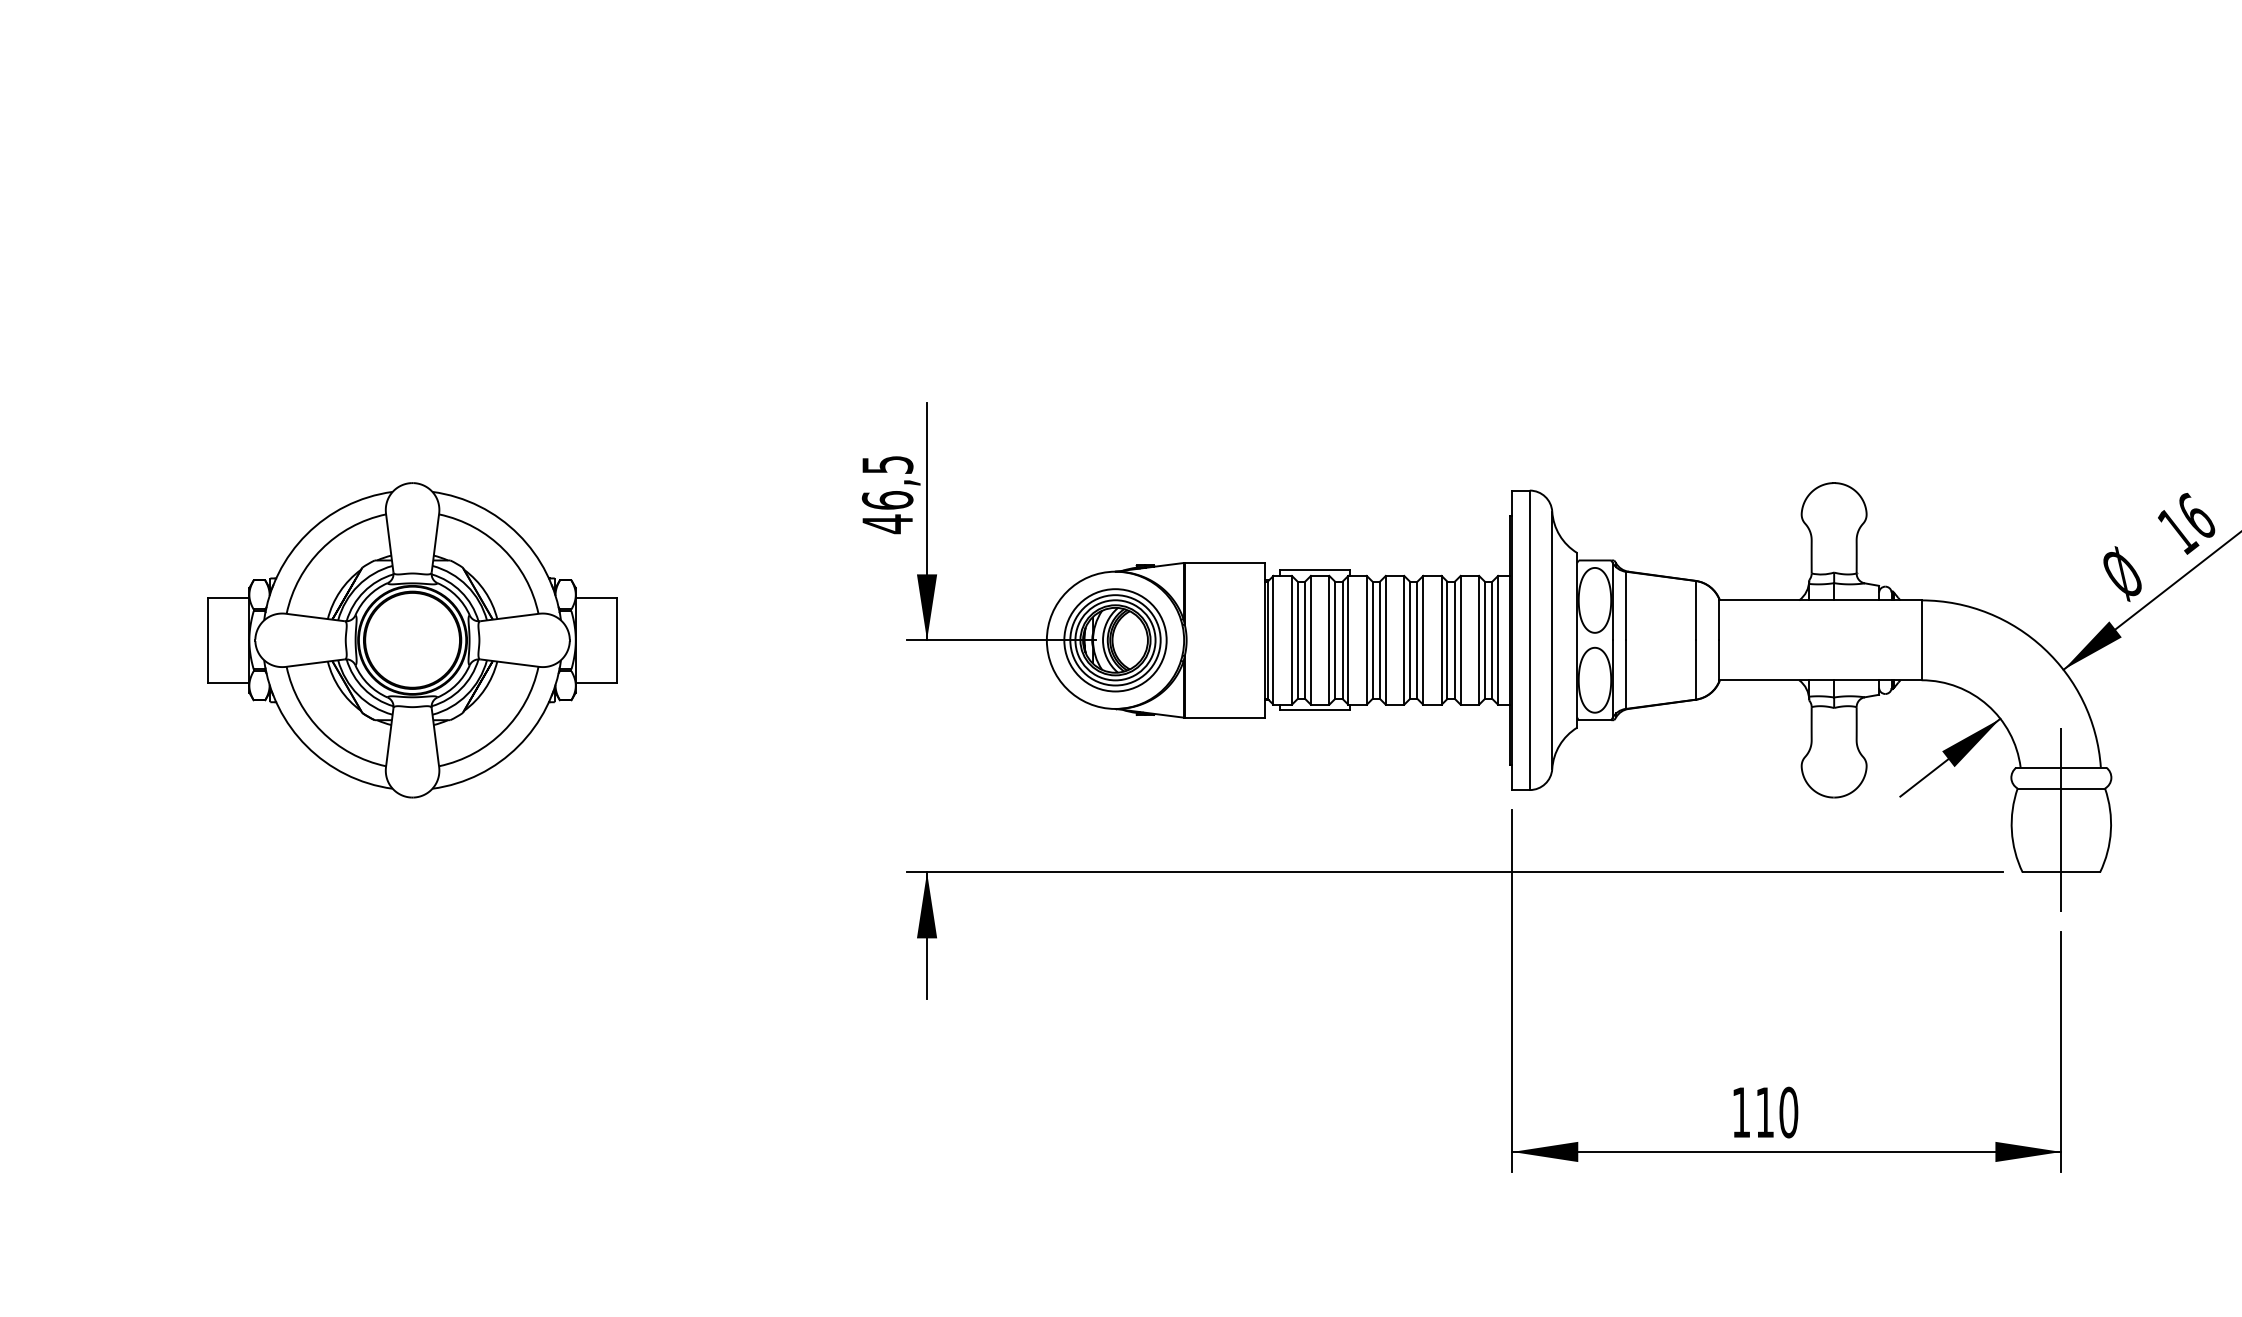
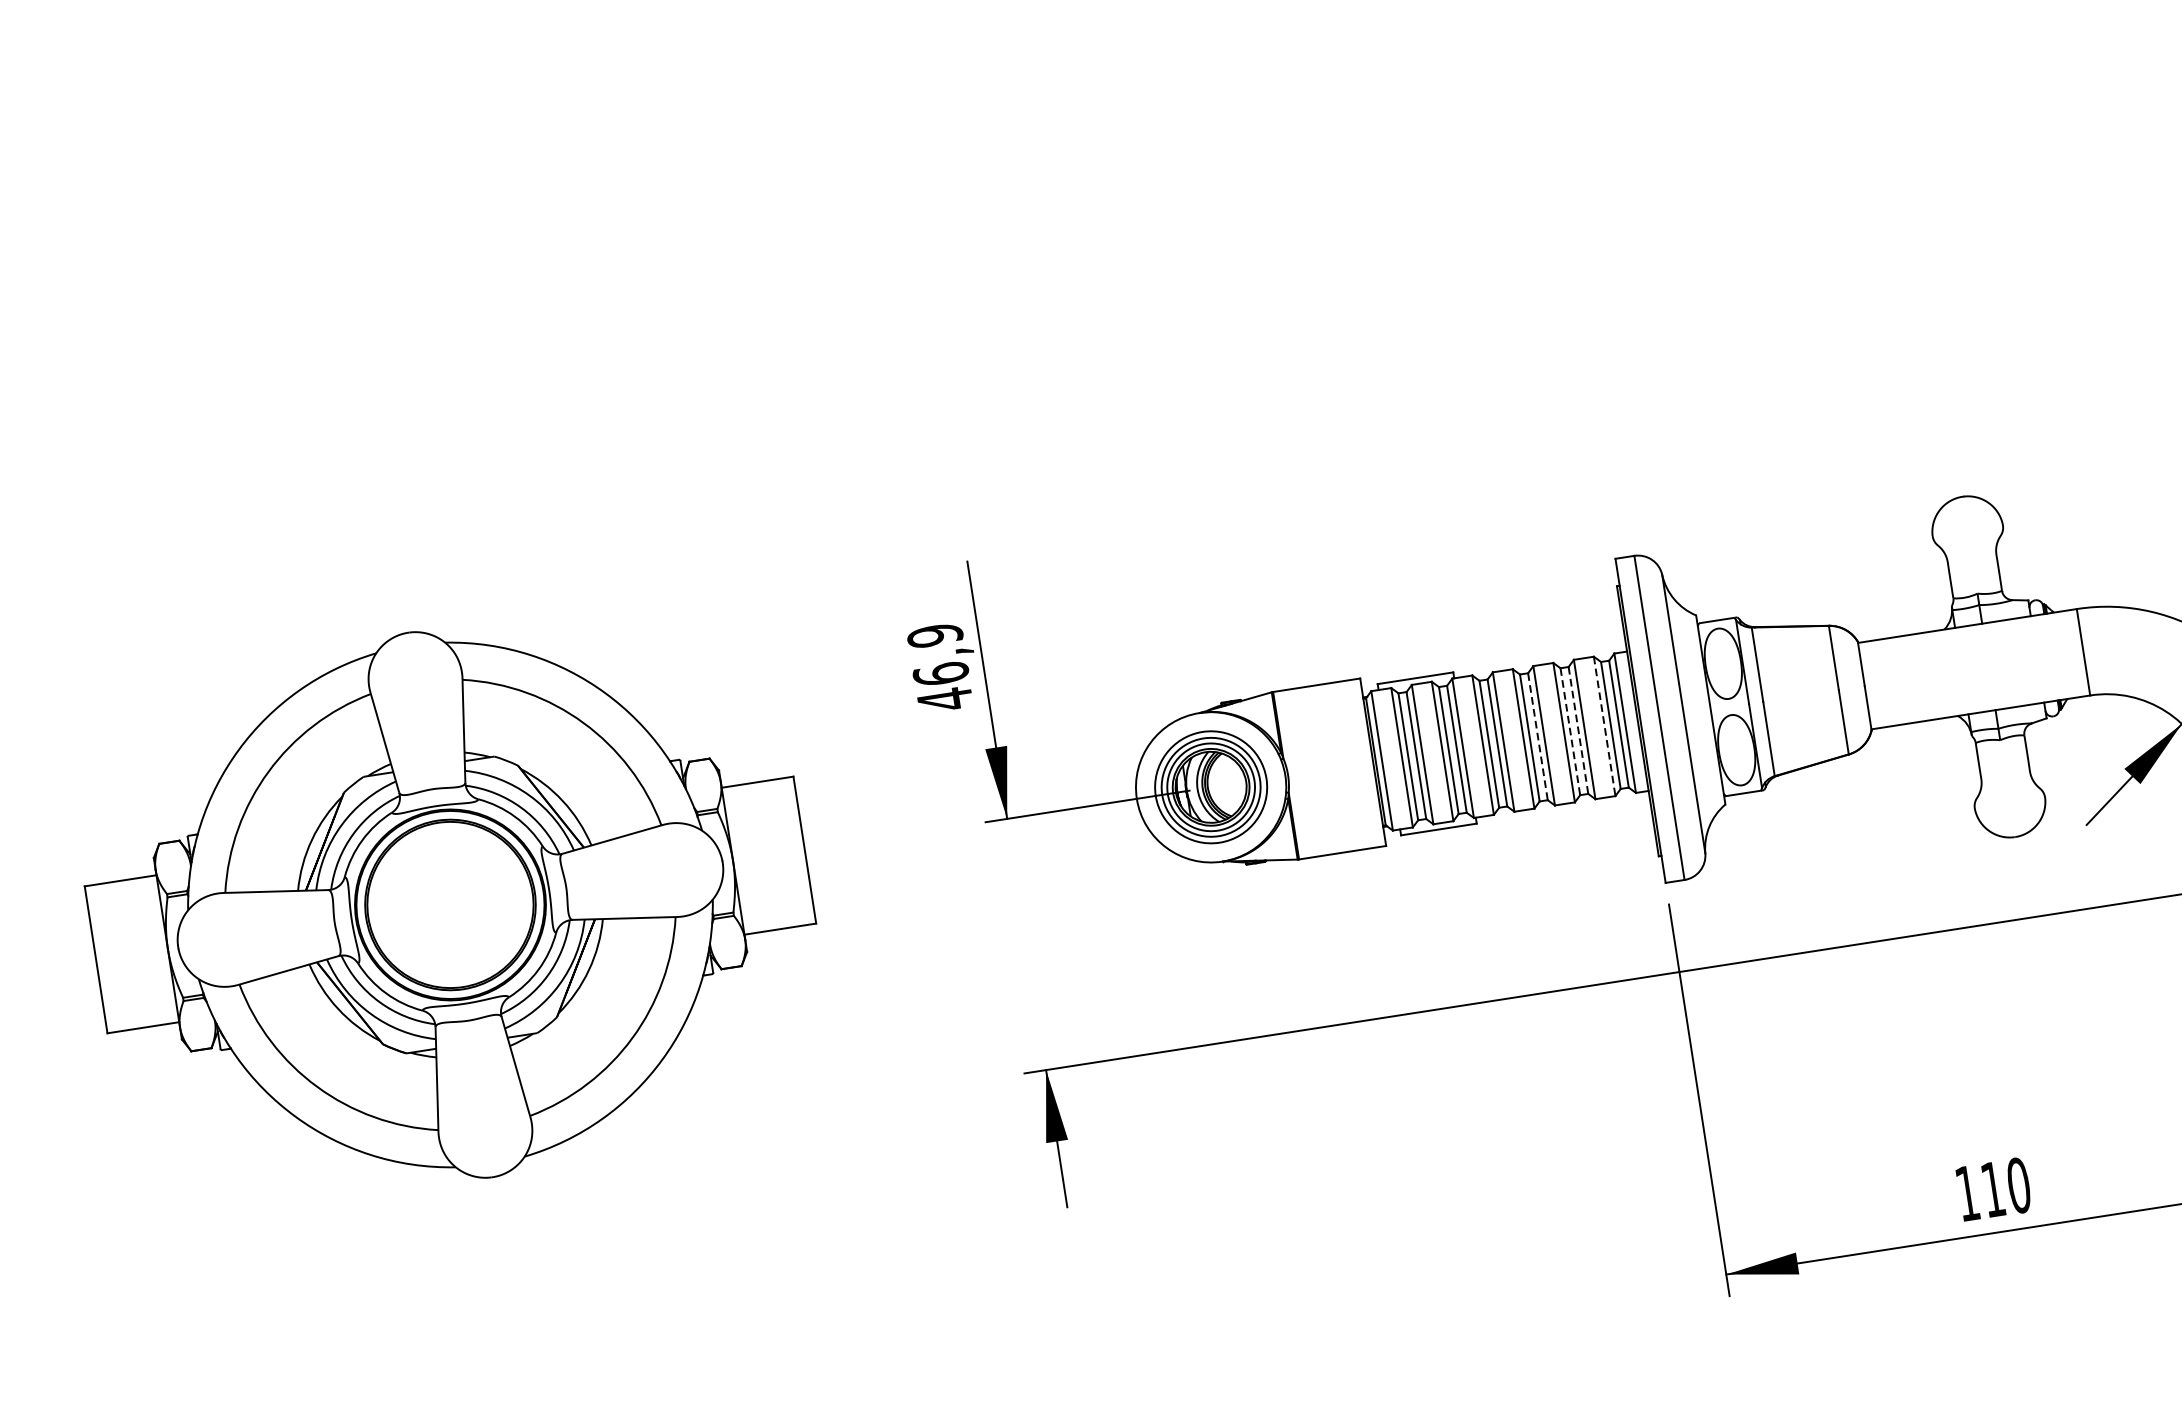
text: (887, 464) -> (934, 635), 46,5 -> 46,9
part: (412, 640) -> (450, 905), size x1.6
line: (1417, 640) -> (1537, 736), solid -> dashed
line: (1447, 640) -> (1570, 731), solid -> dashed
line: (1454, 640) -> (1578, 730), solid -> dashed
line: (1479, 640) -> (1605, 726), solid -> dashed

